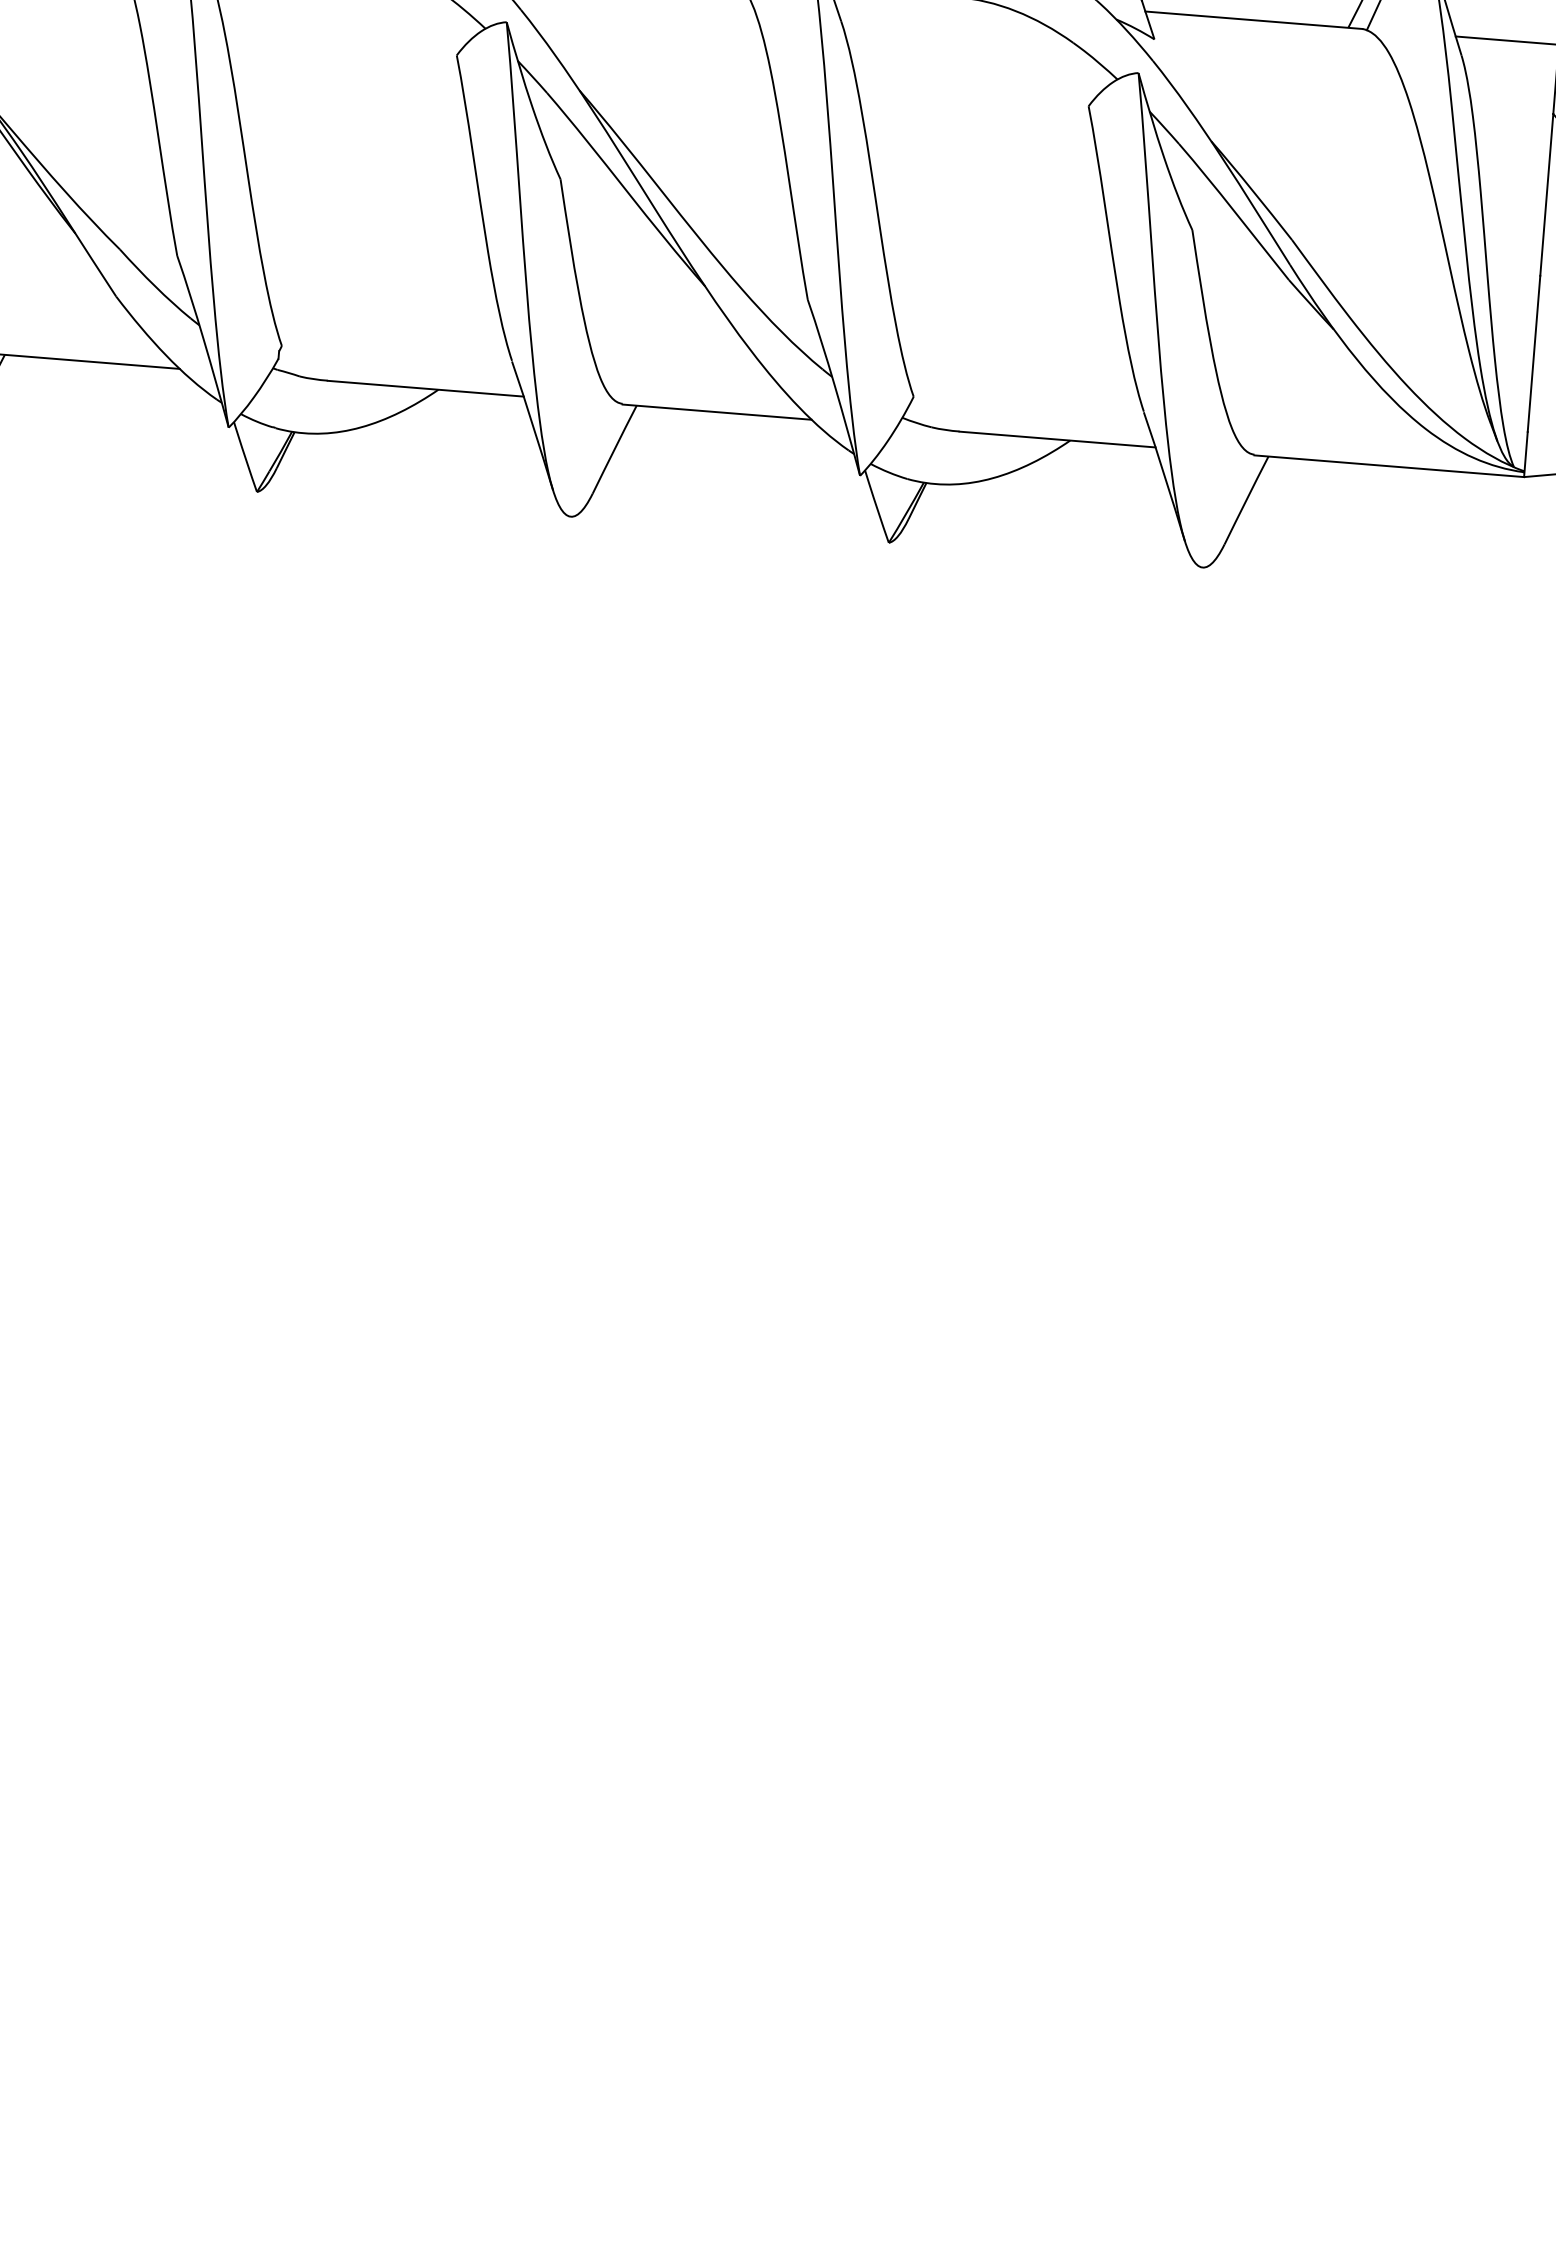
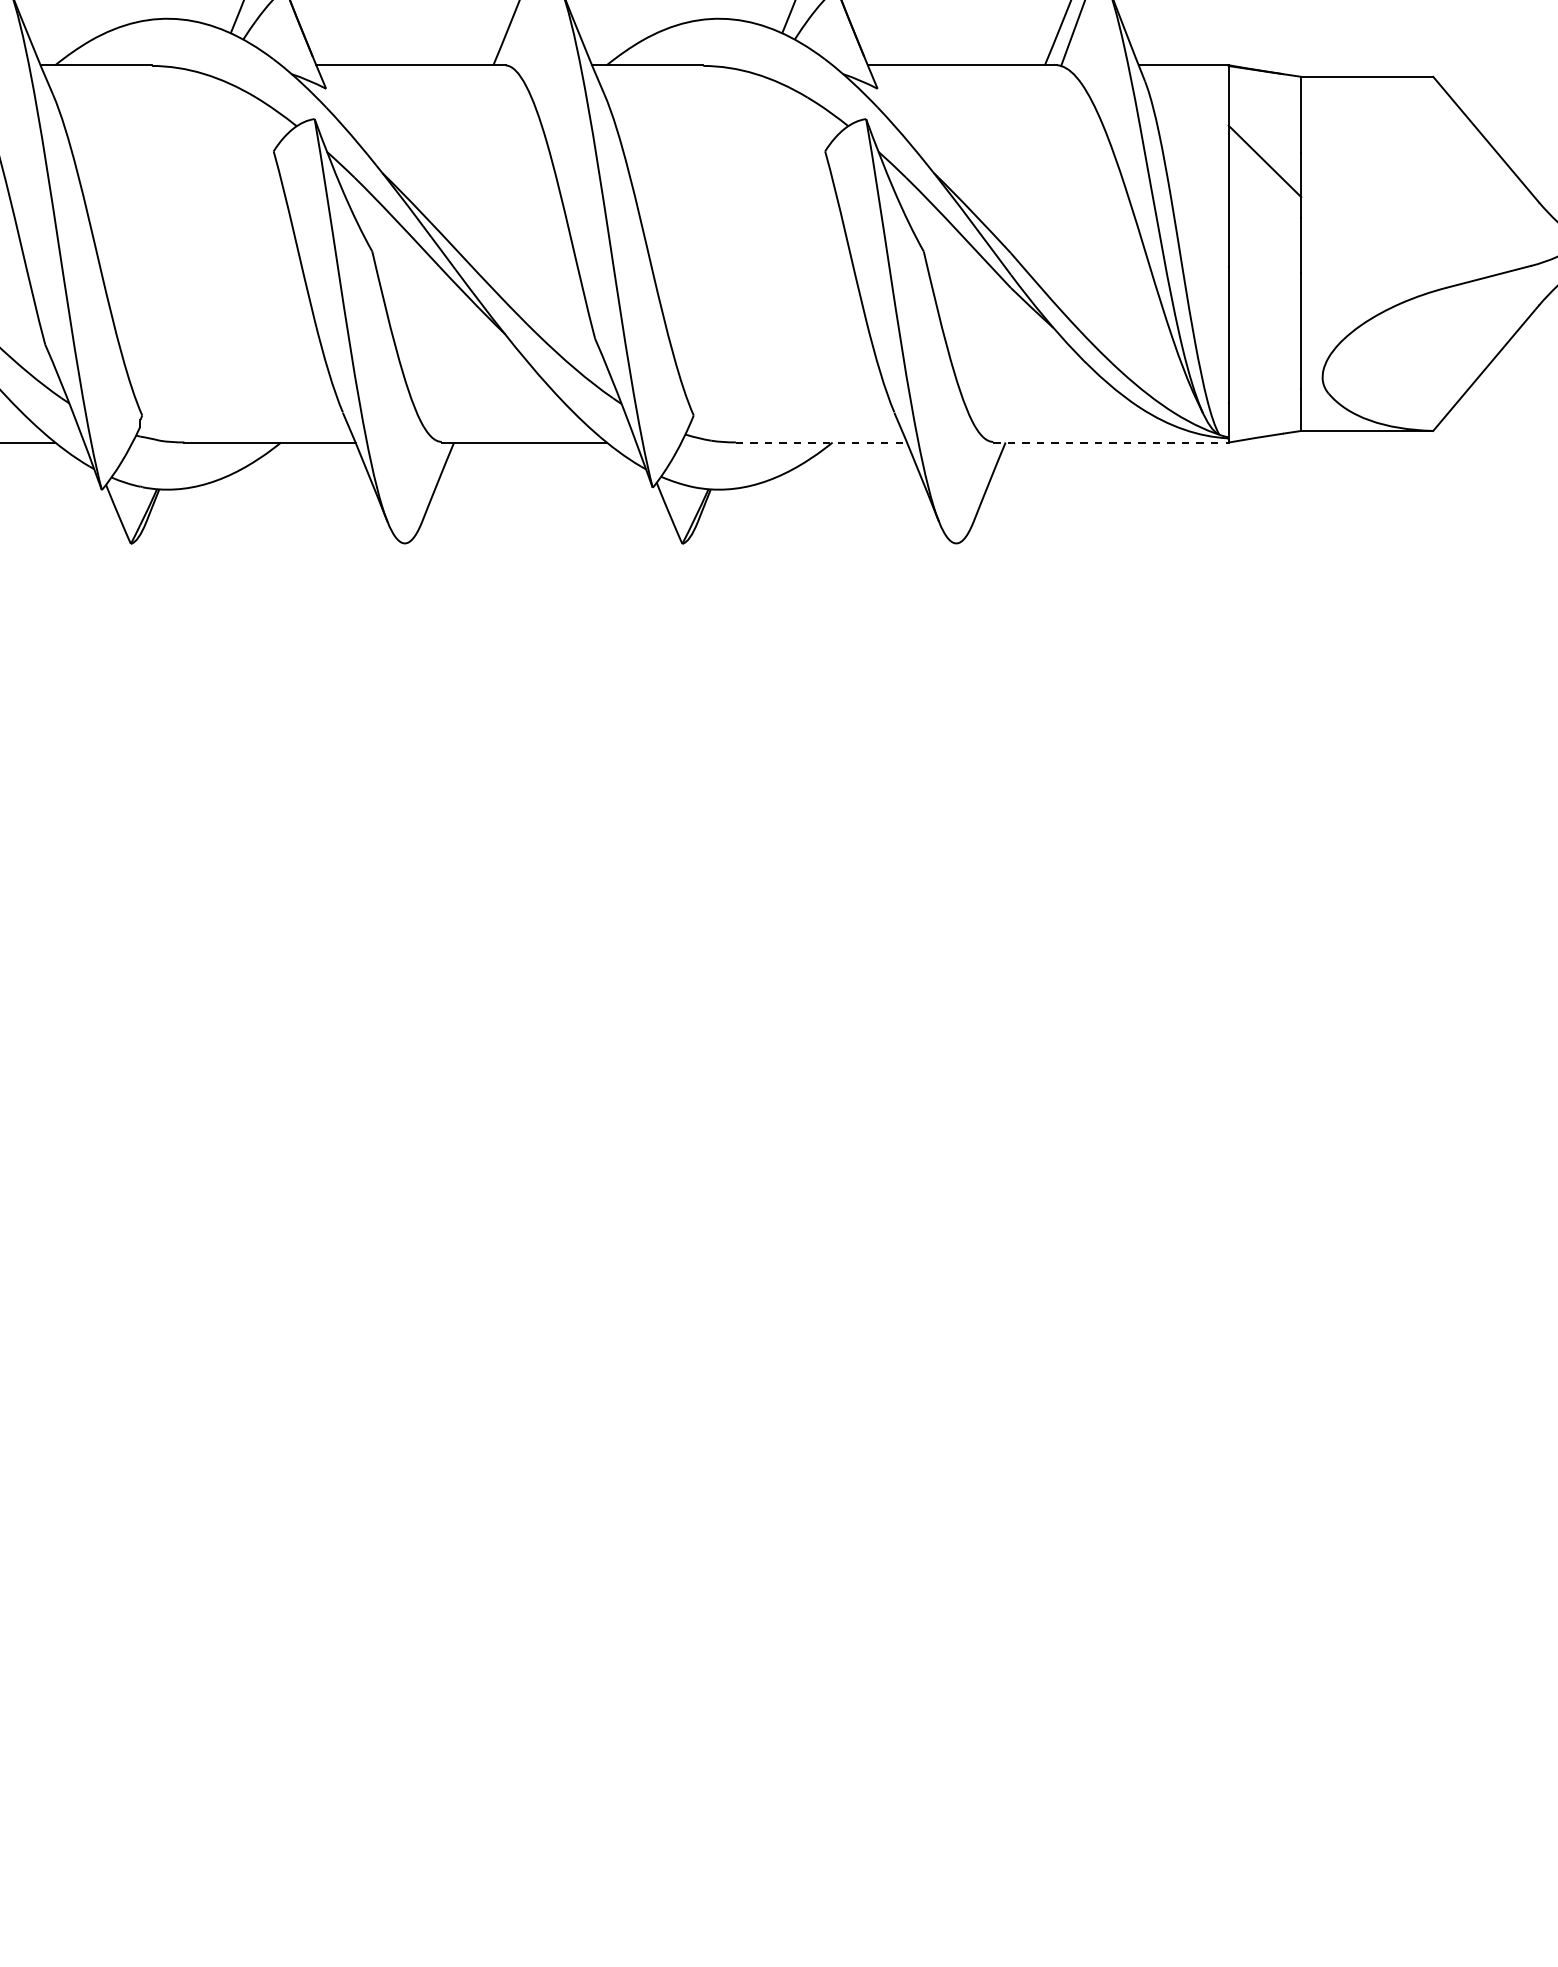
line: (1057, 439) -> (821, 442), solid -> dashed
line: (1389, 466) -> (1111, 442), solid -> dashed

